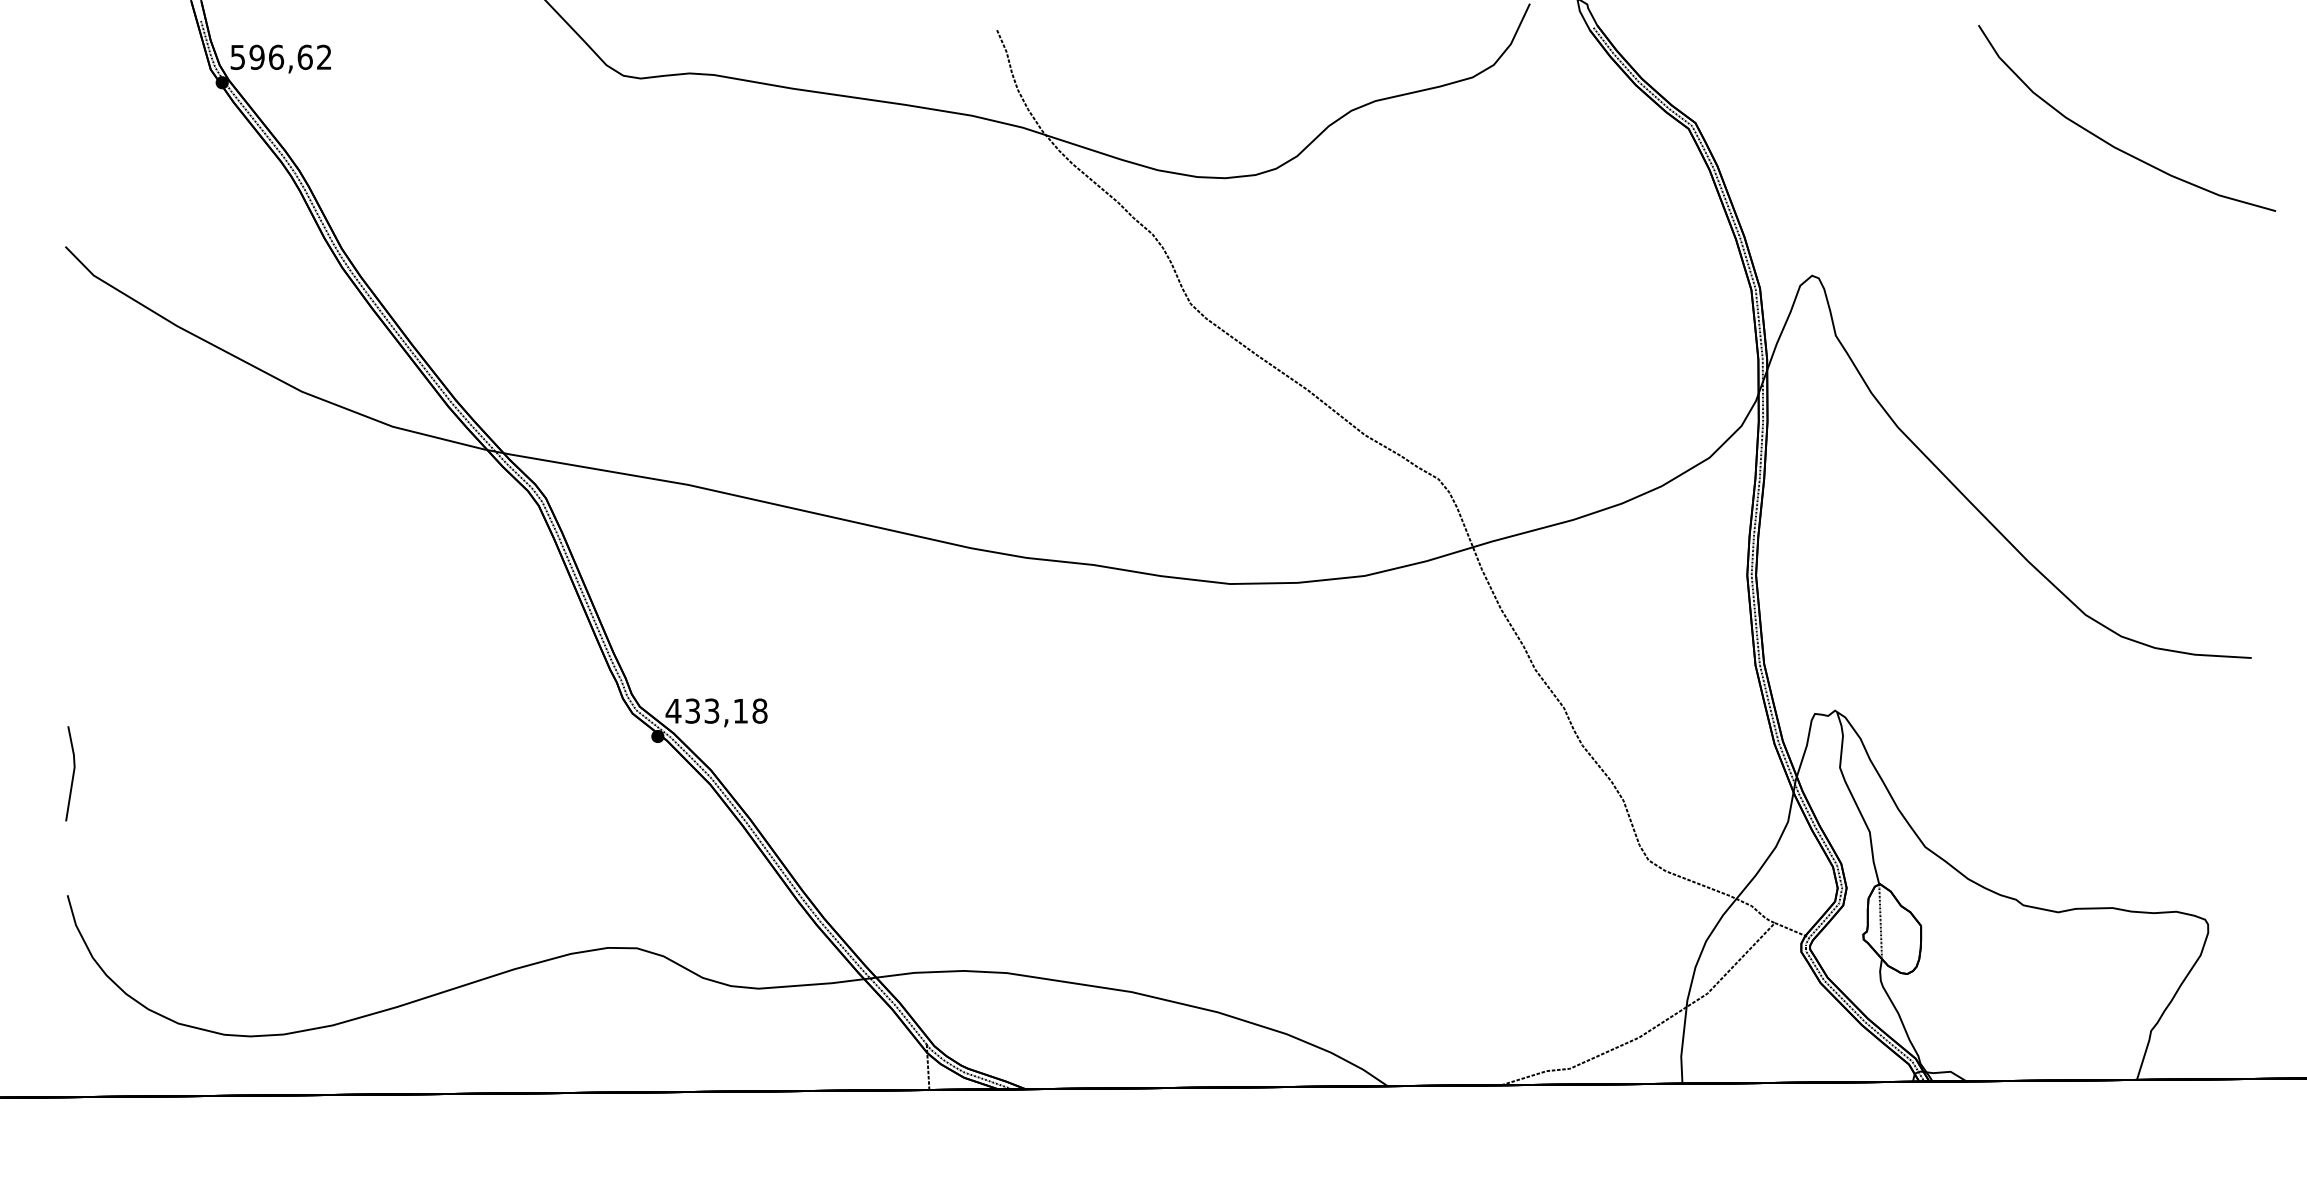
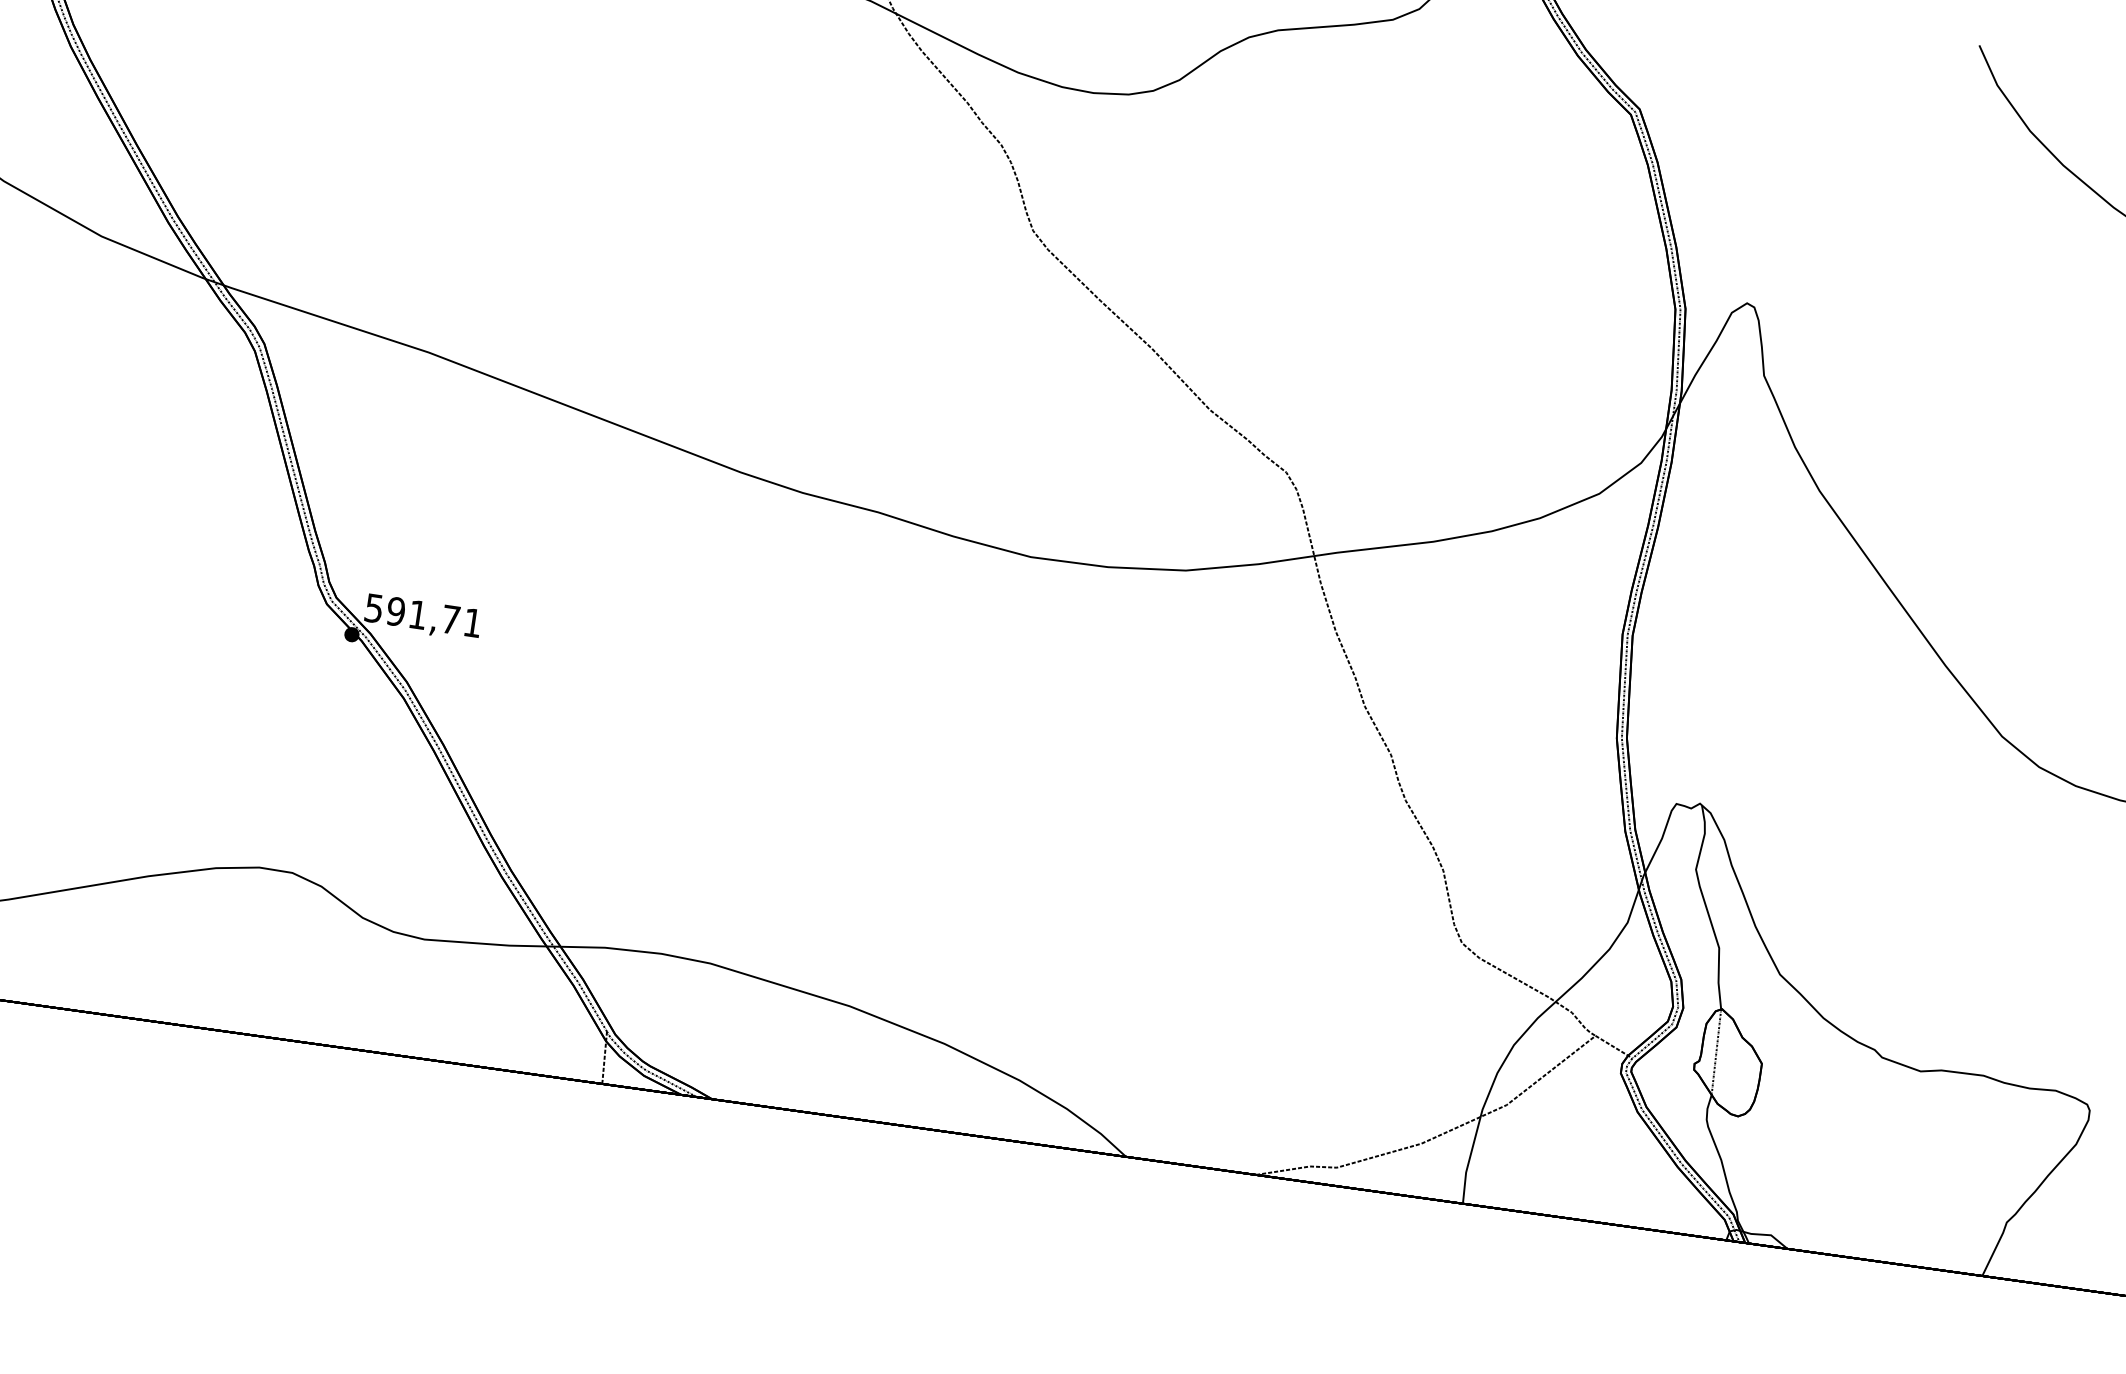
text: (716, 710) -> (423, 614), 433,18 -> 591,71

